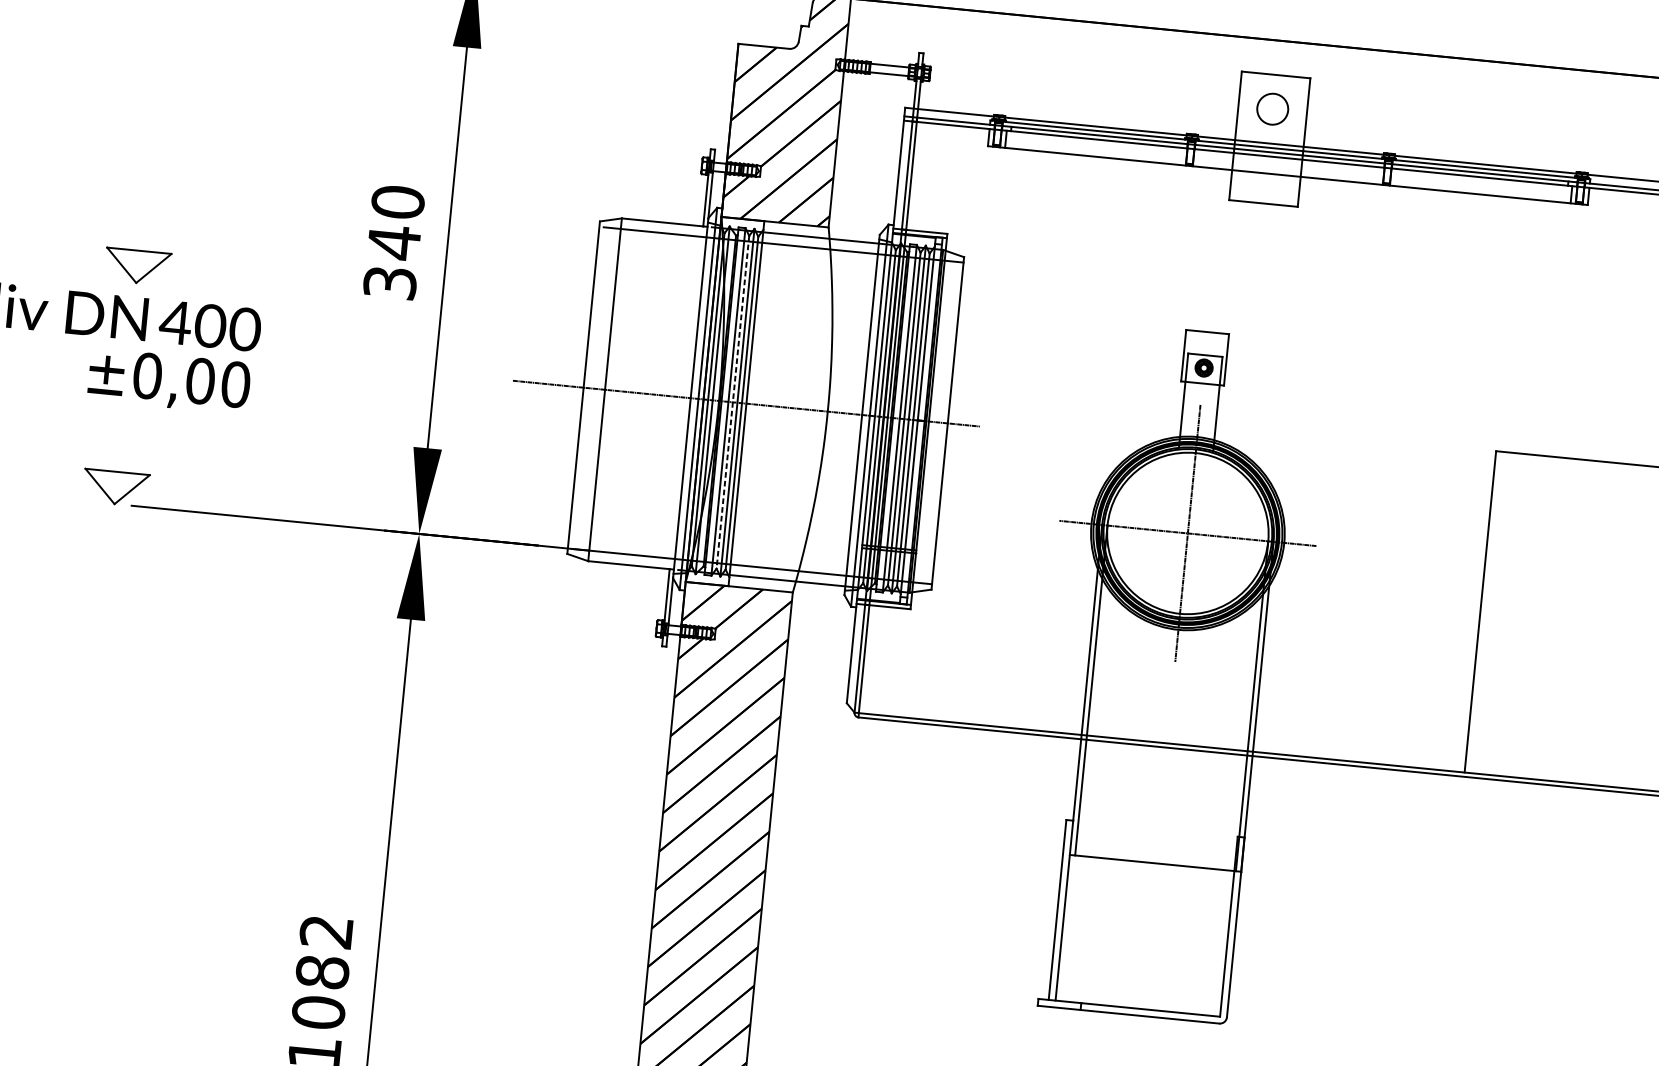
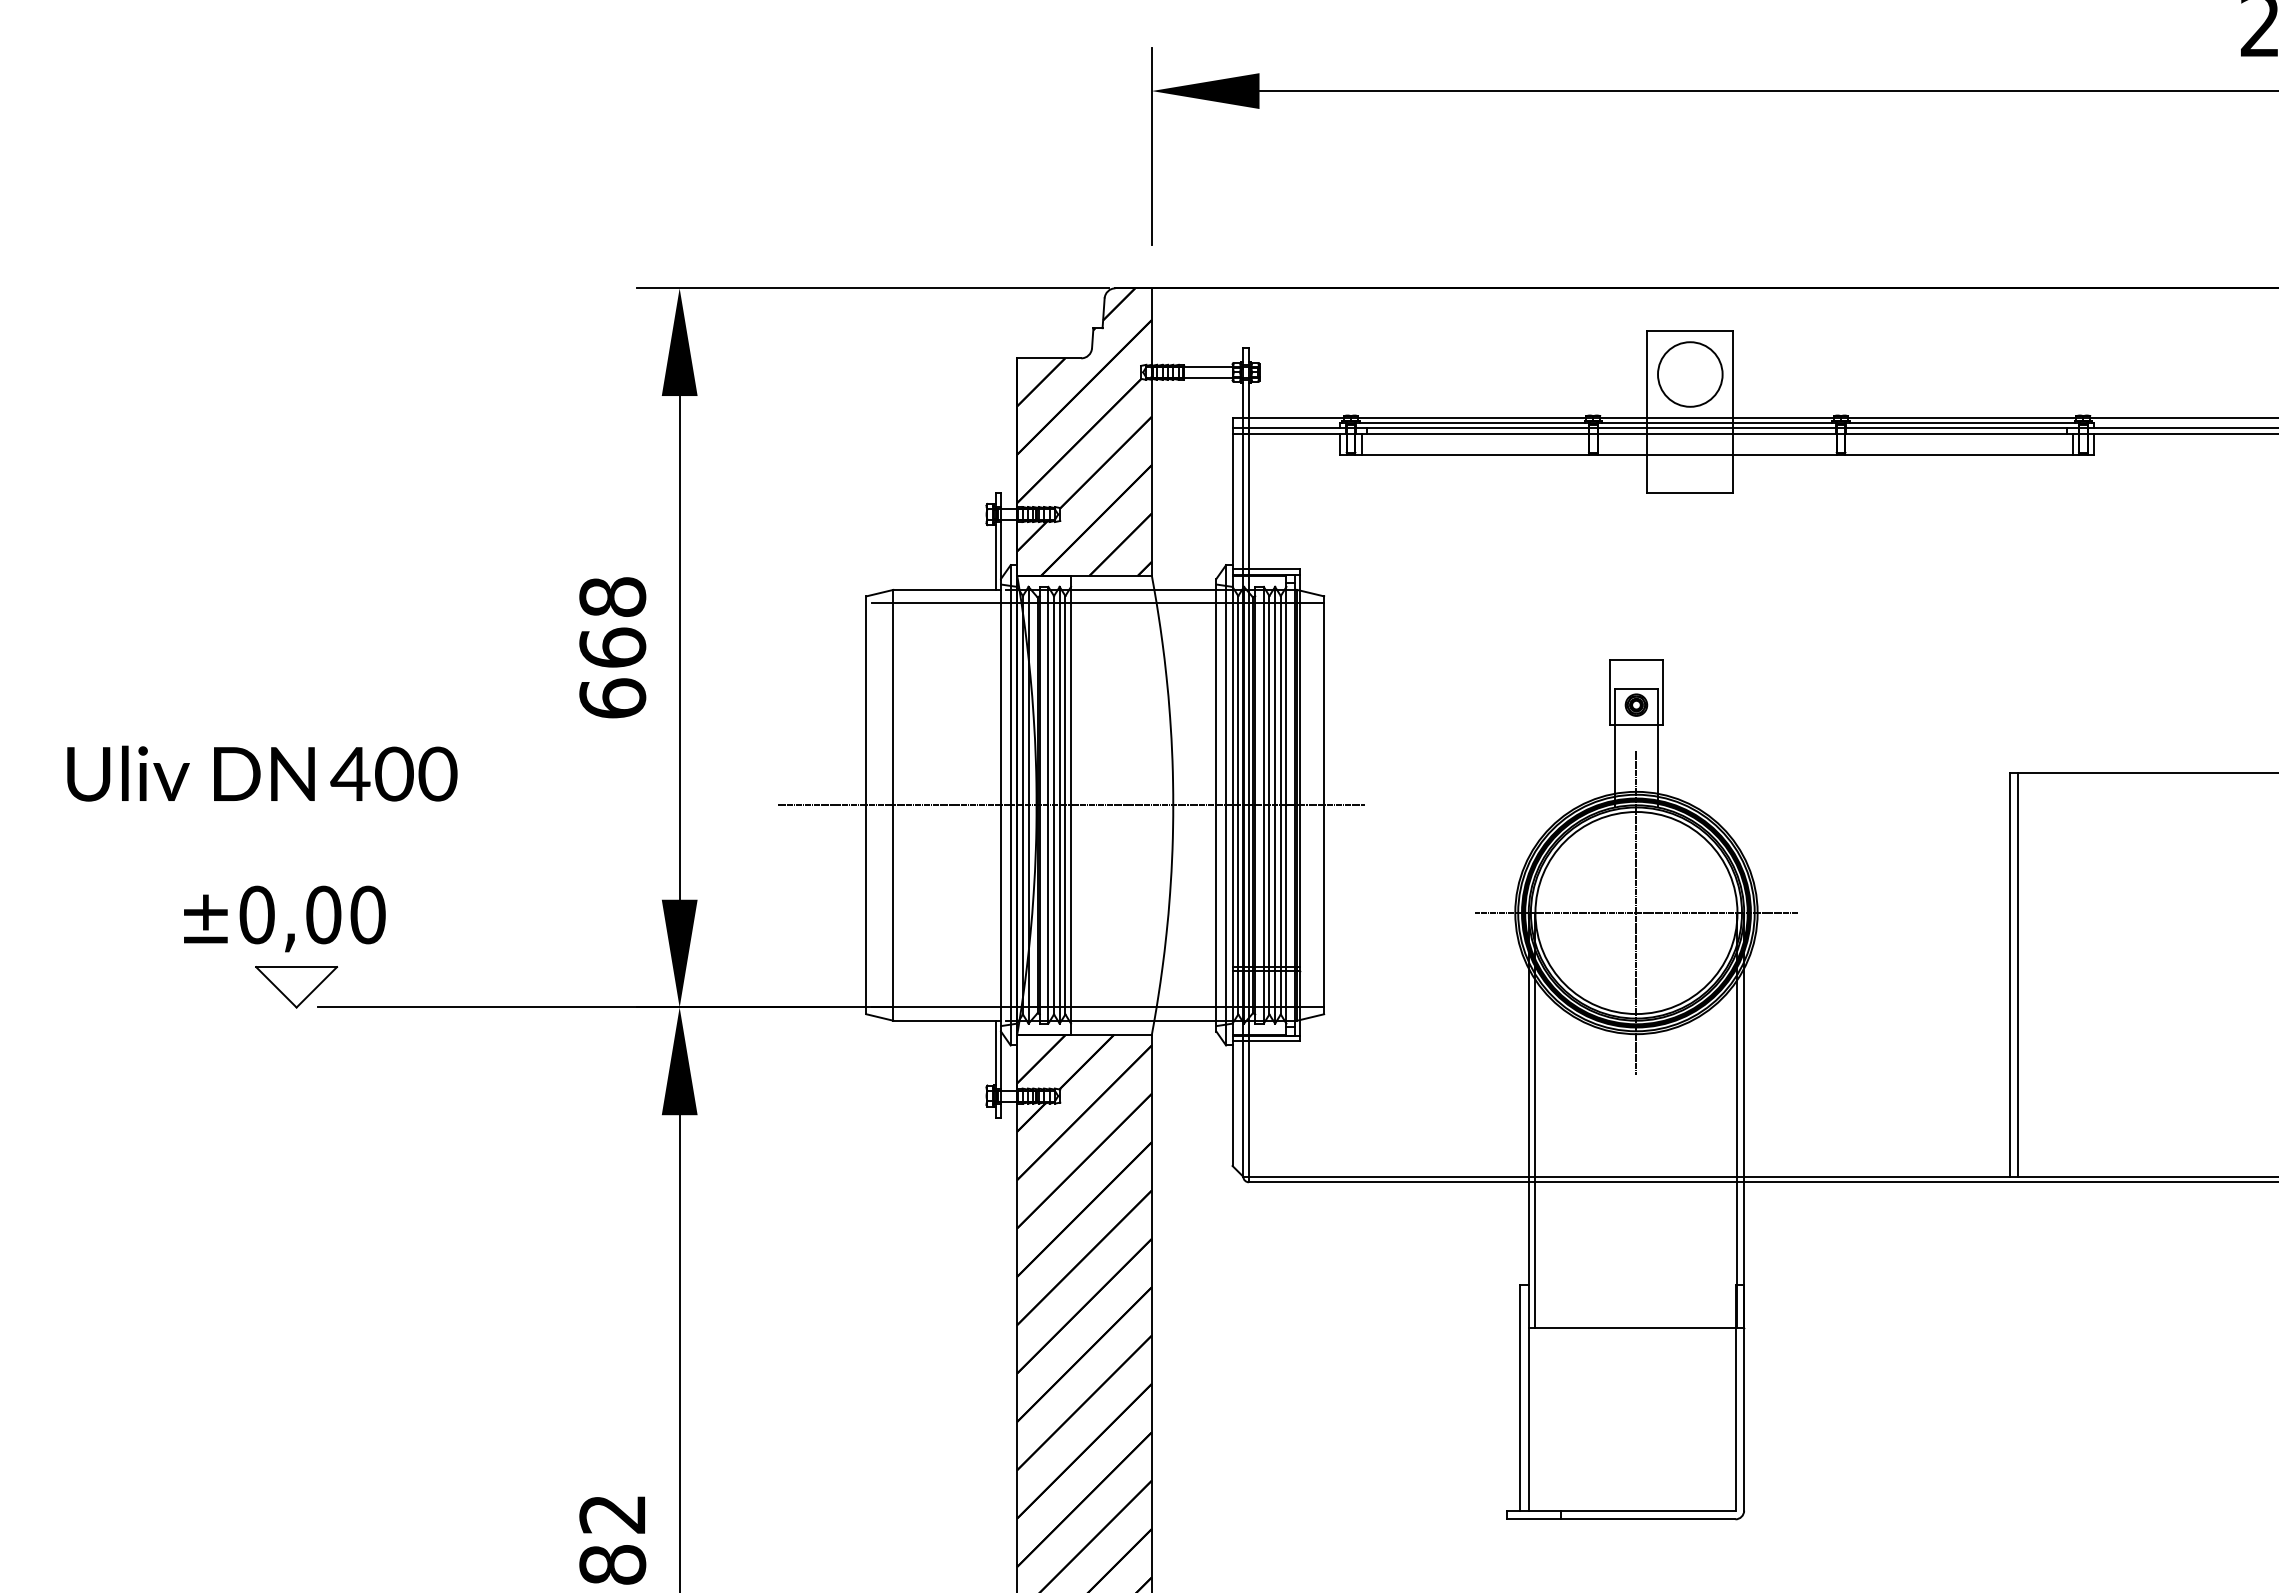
circle: (1272, 109) -> (1690, 374), size x1.67
text: (393, 242) -> (612, 647), 340 -> 668
part: (137, 267) -> (296, 709), removed
text: (169, 380) -> (284, 918), moved
line: (733, 402) -> (1054, 805), dashed -> solid
line: (1486, 612) -> (2017, 974), added

